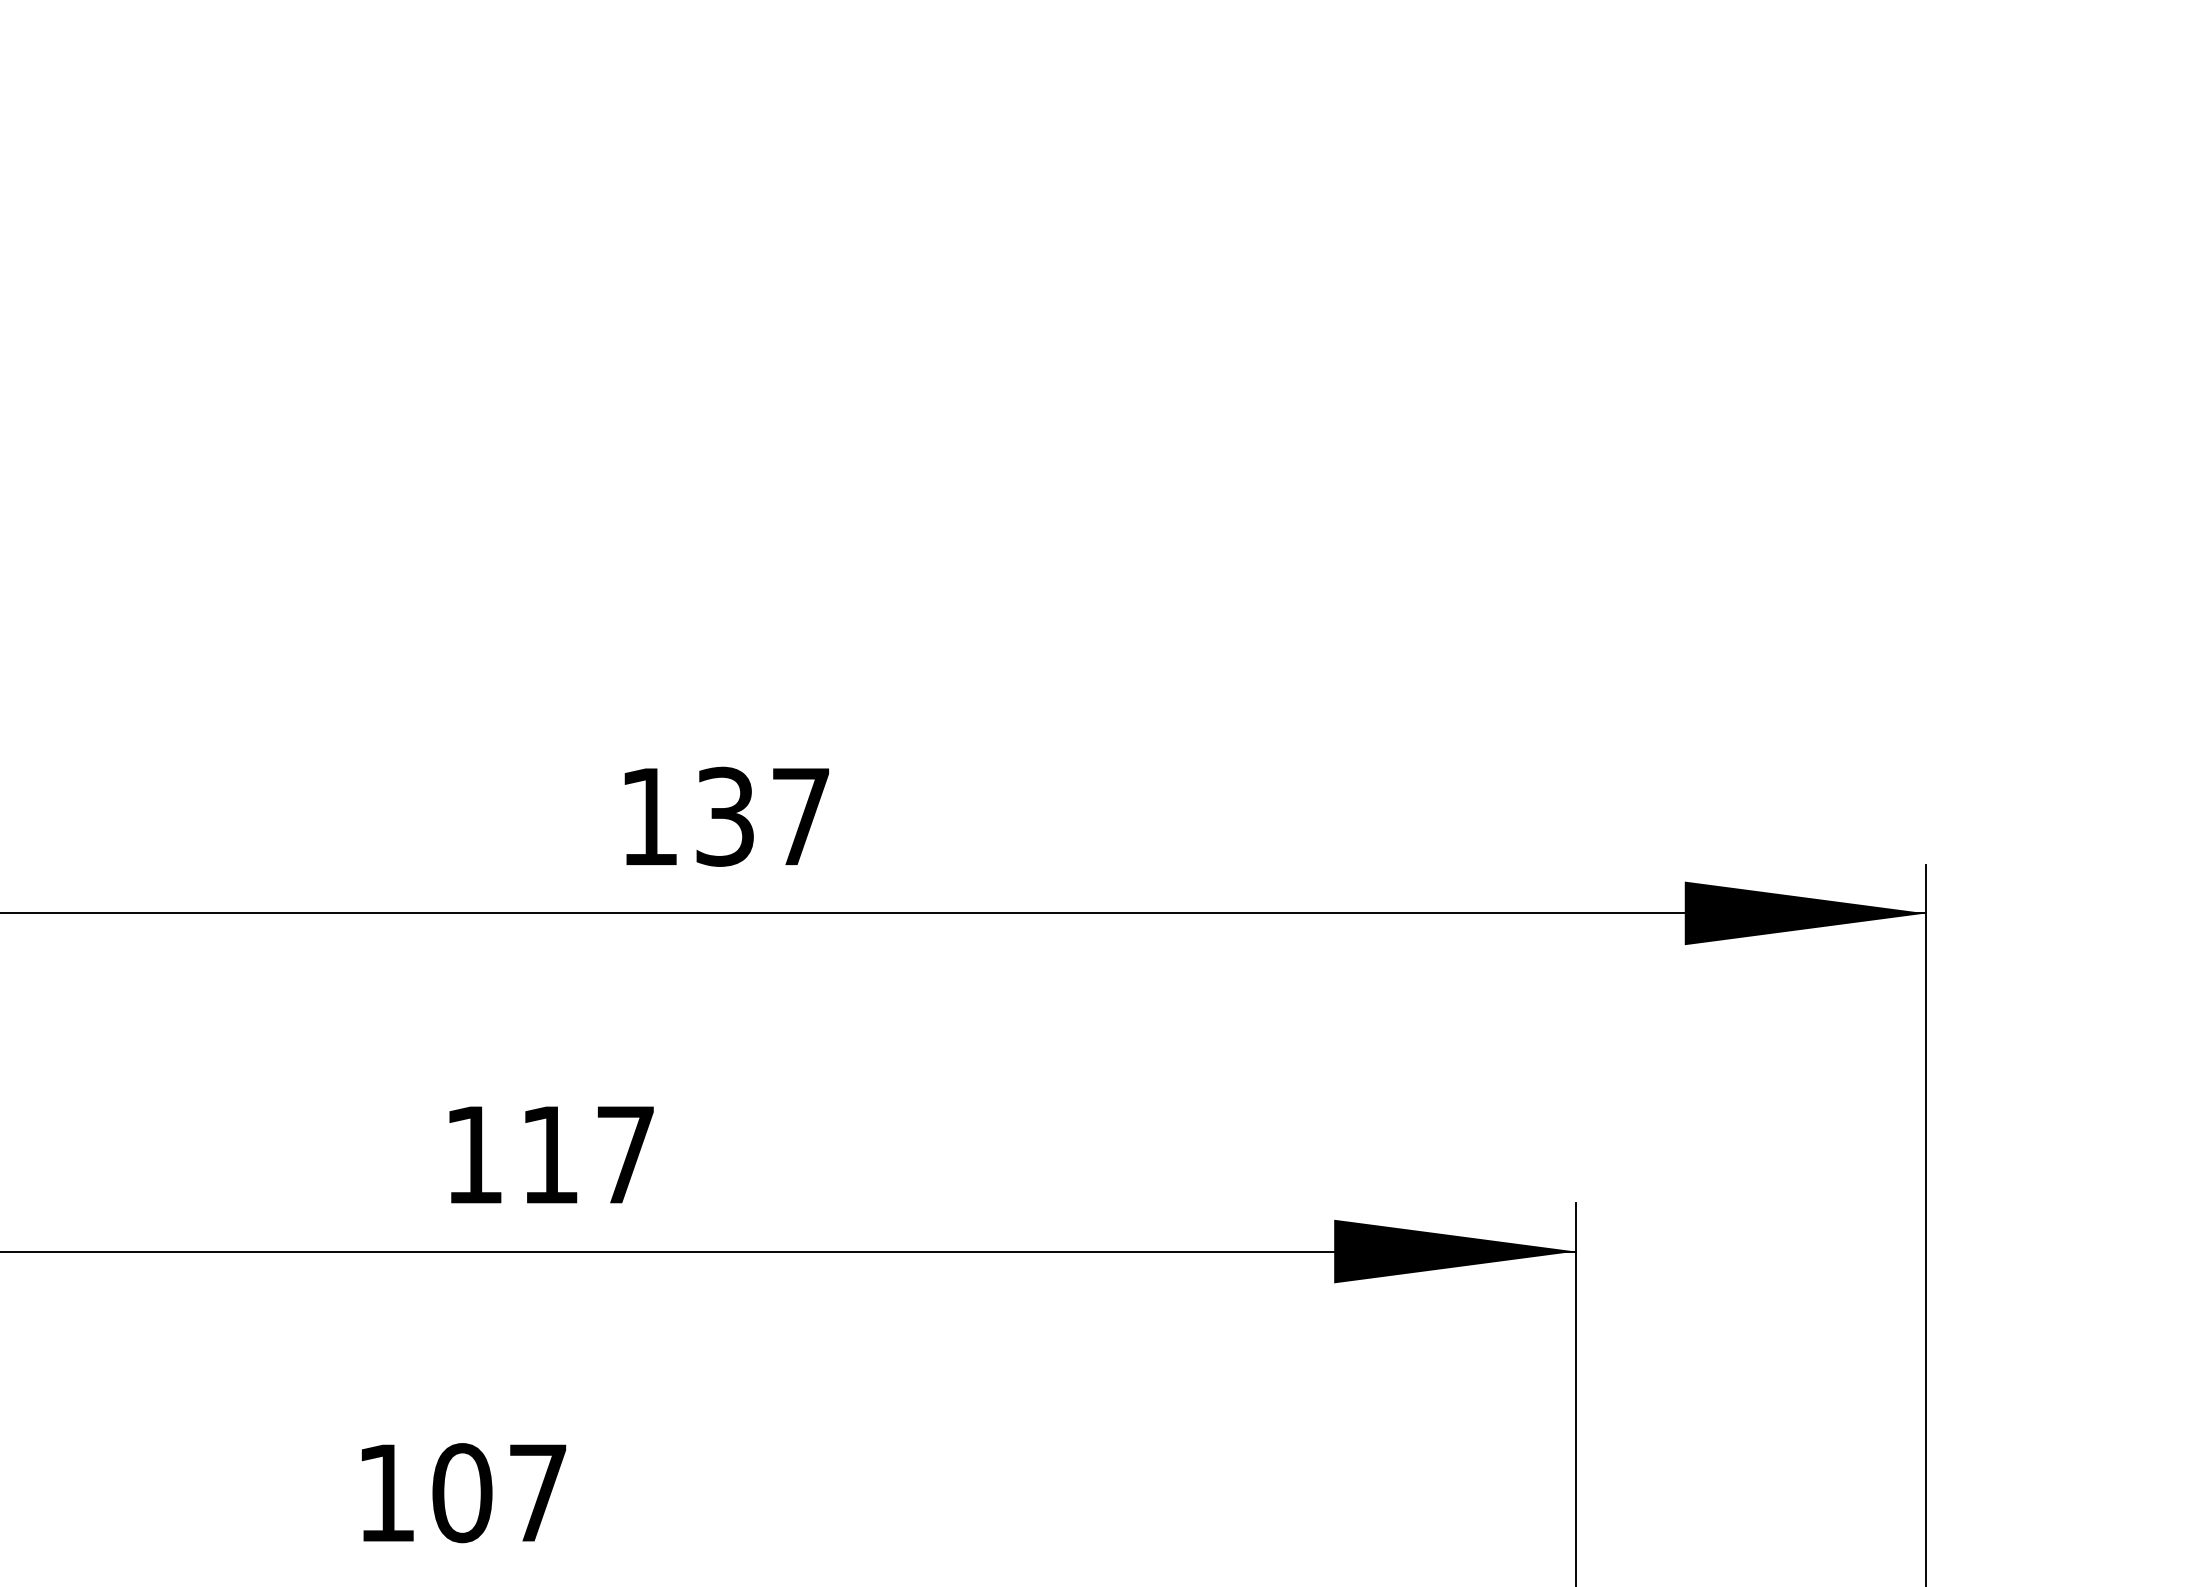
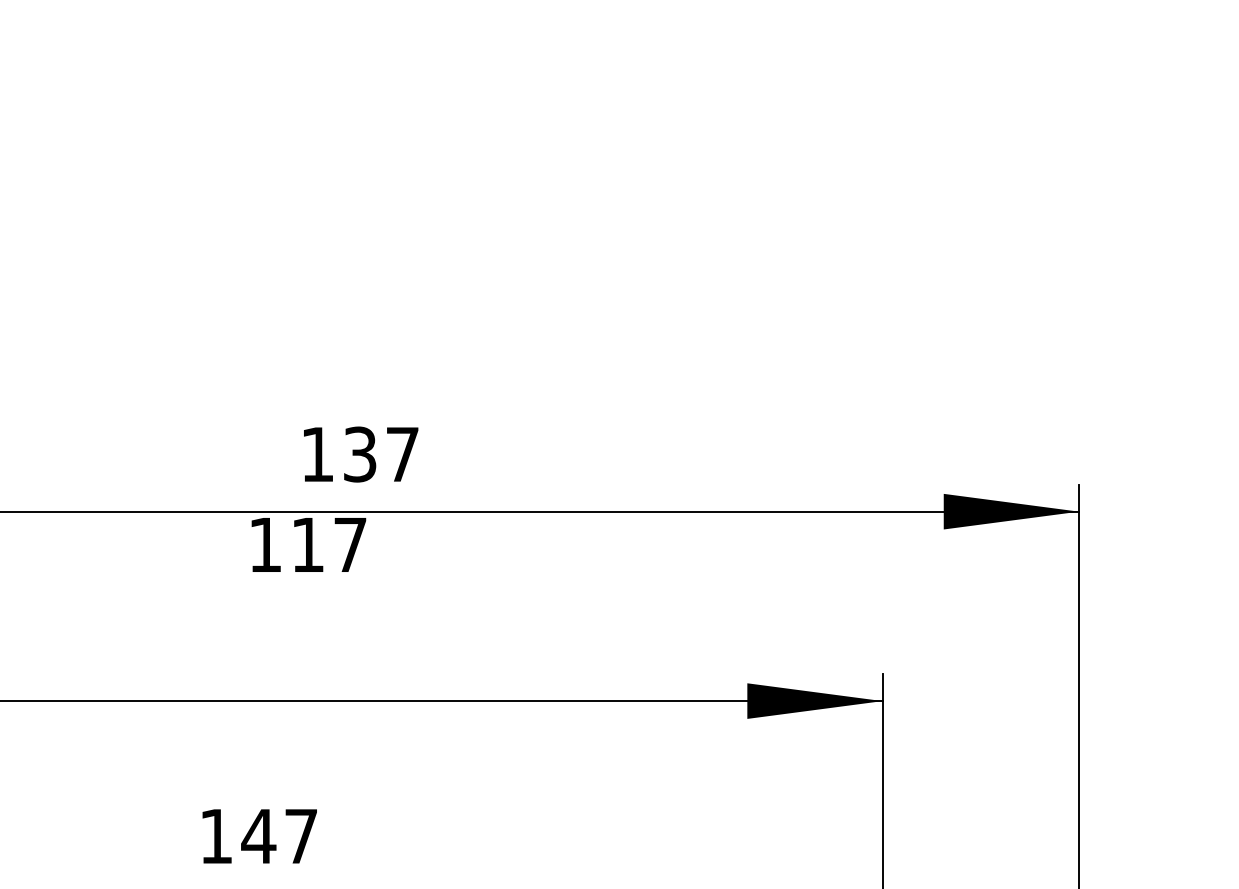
text: (727, 816) -> (361, 454), moved
text: (550, 1154) -> (308, 544), moved
text: (461, 1493) -> (258, 836), 107 -> 147

